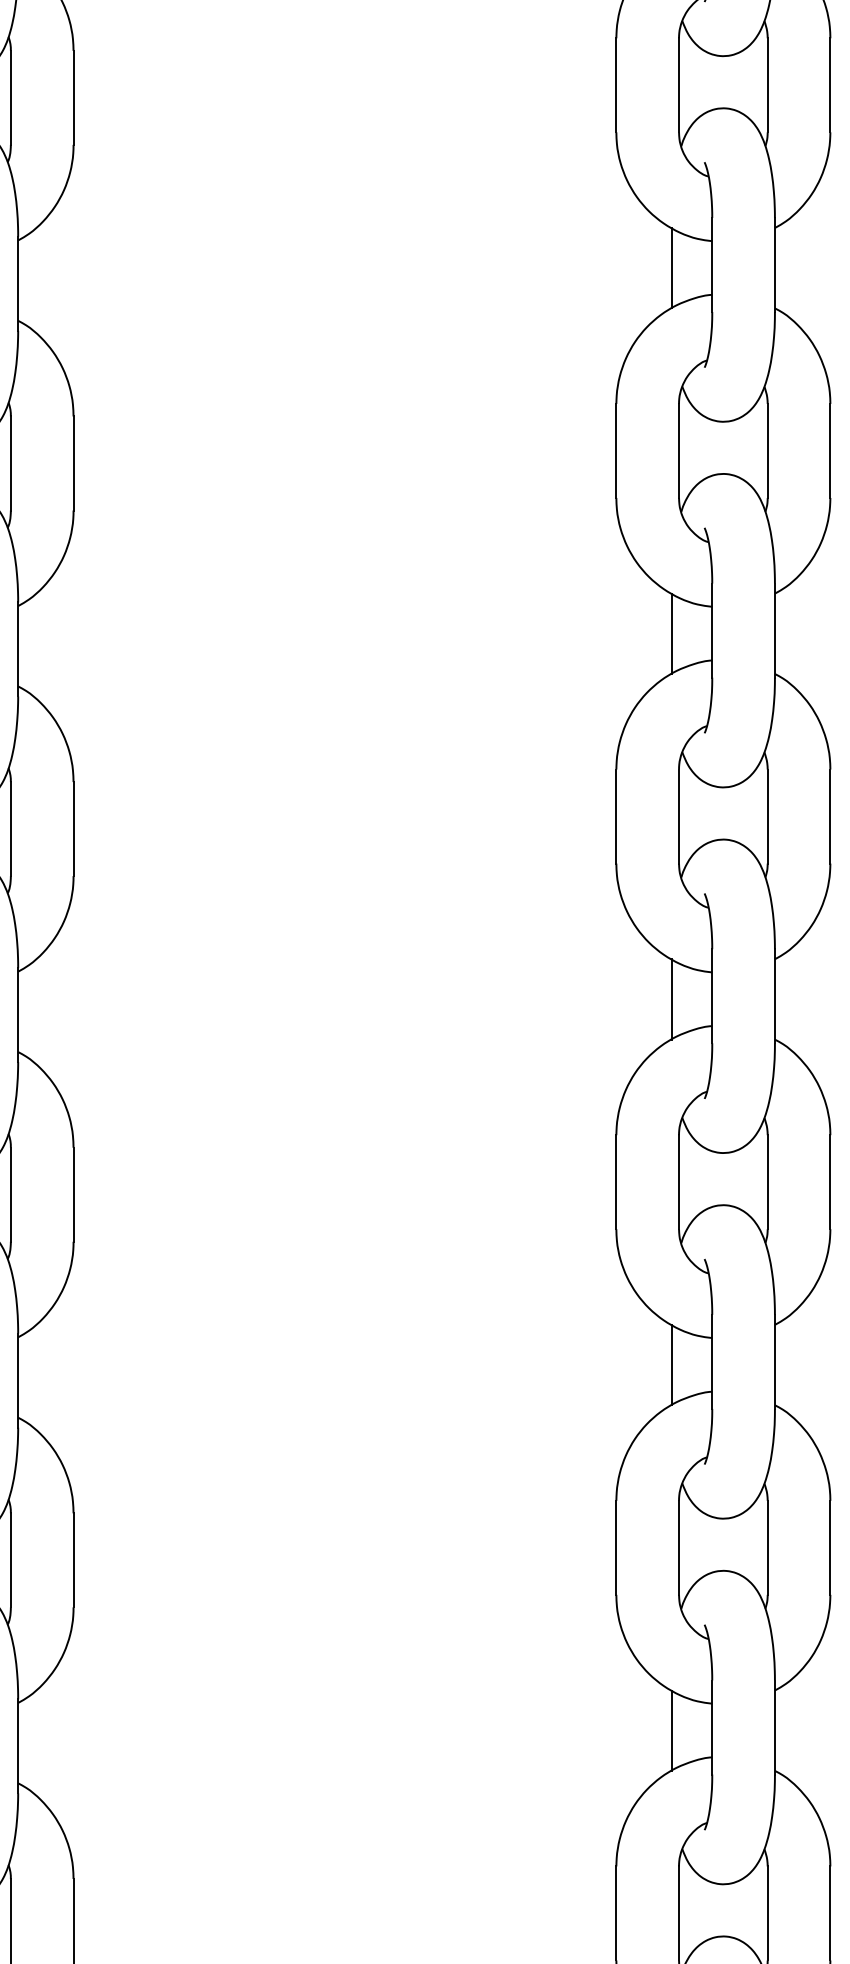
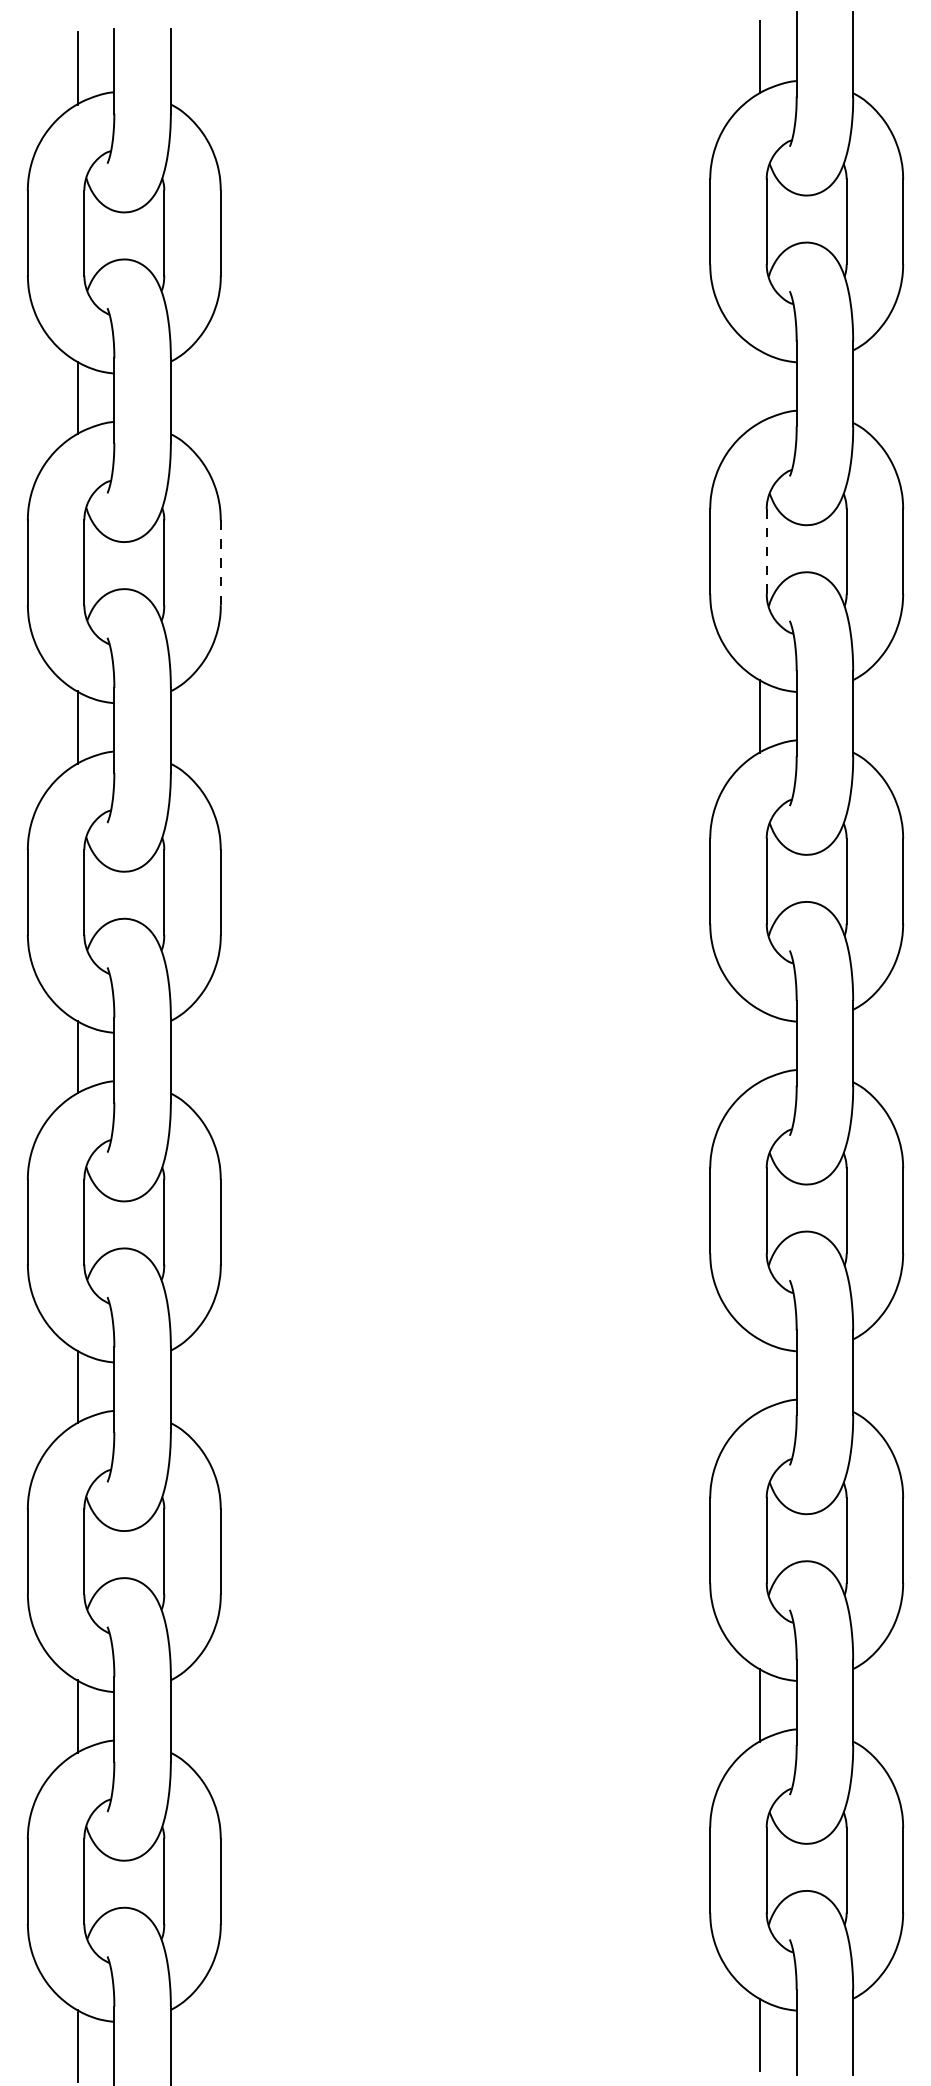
line: (672, 267) -> (760, 386), removed
line: (678, 450) -> (766, 551), solid -> dashed
line: (73, 463) -> (220, 562), solid -> dashed
line: (672, 998) -> (760, 1045), removed
line: (672, 1364) -> (760, 1375), removed

